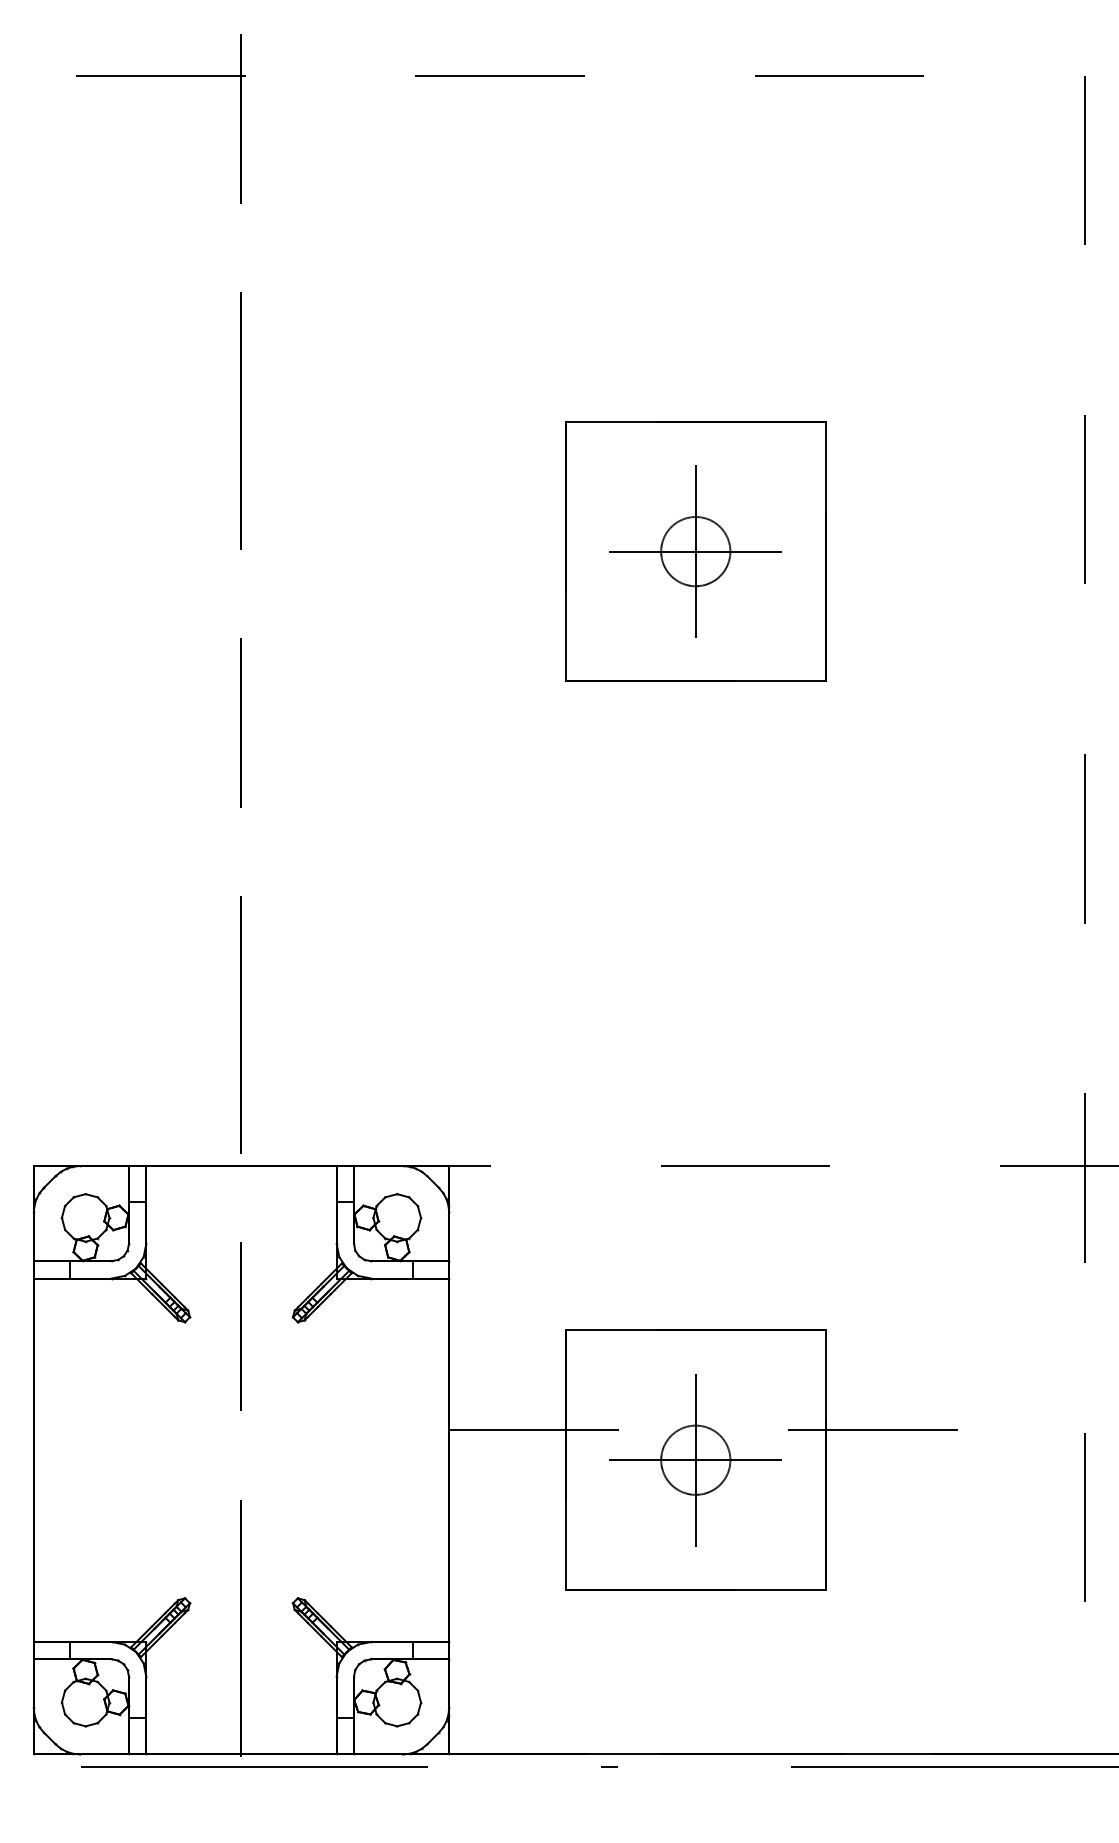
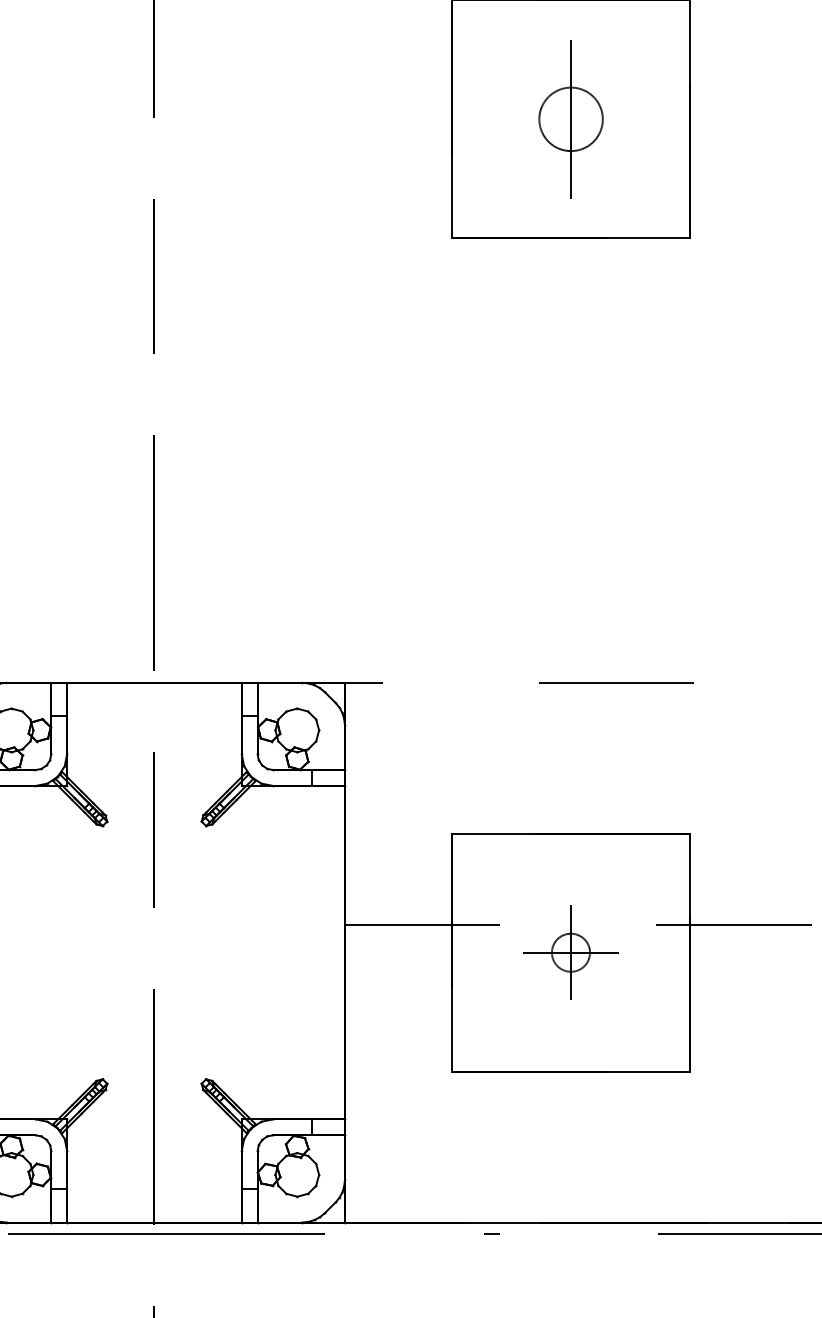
line: (695, 551) -> (570, 119), removed
part: (695, 1460) -> (570, 952), size x0.6

